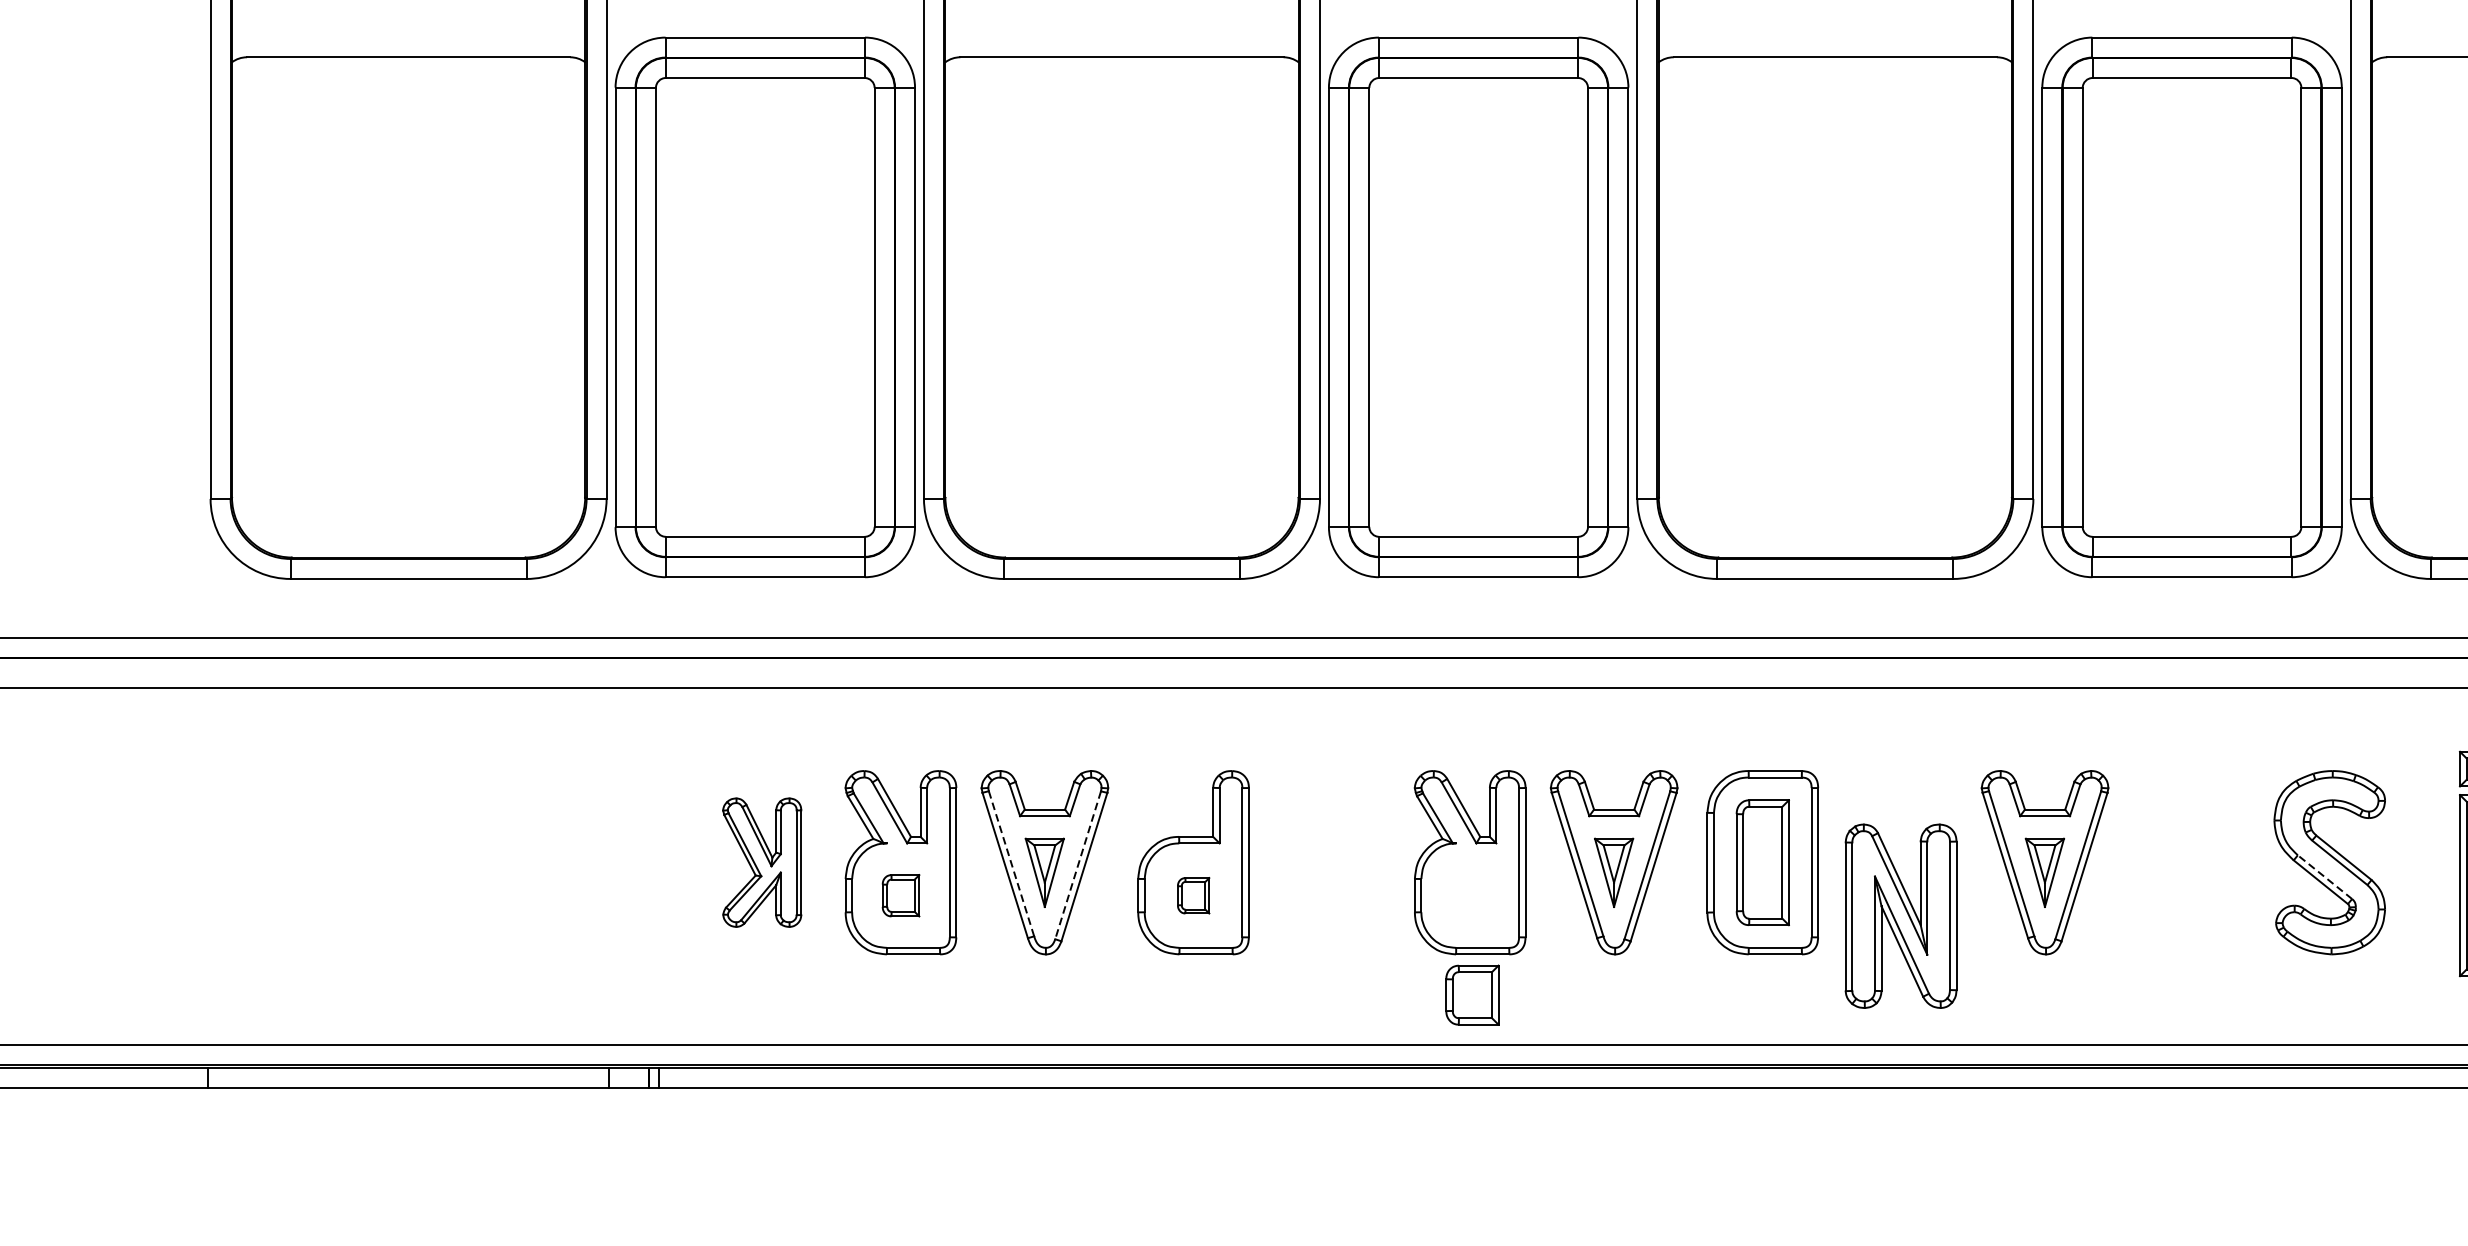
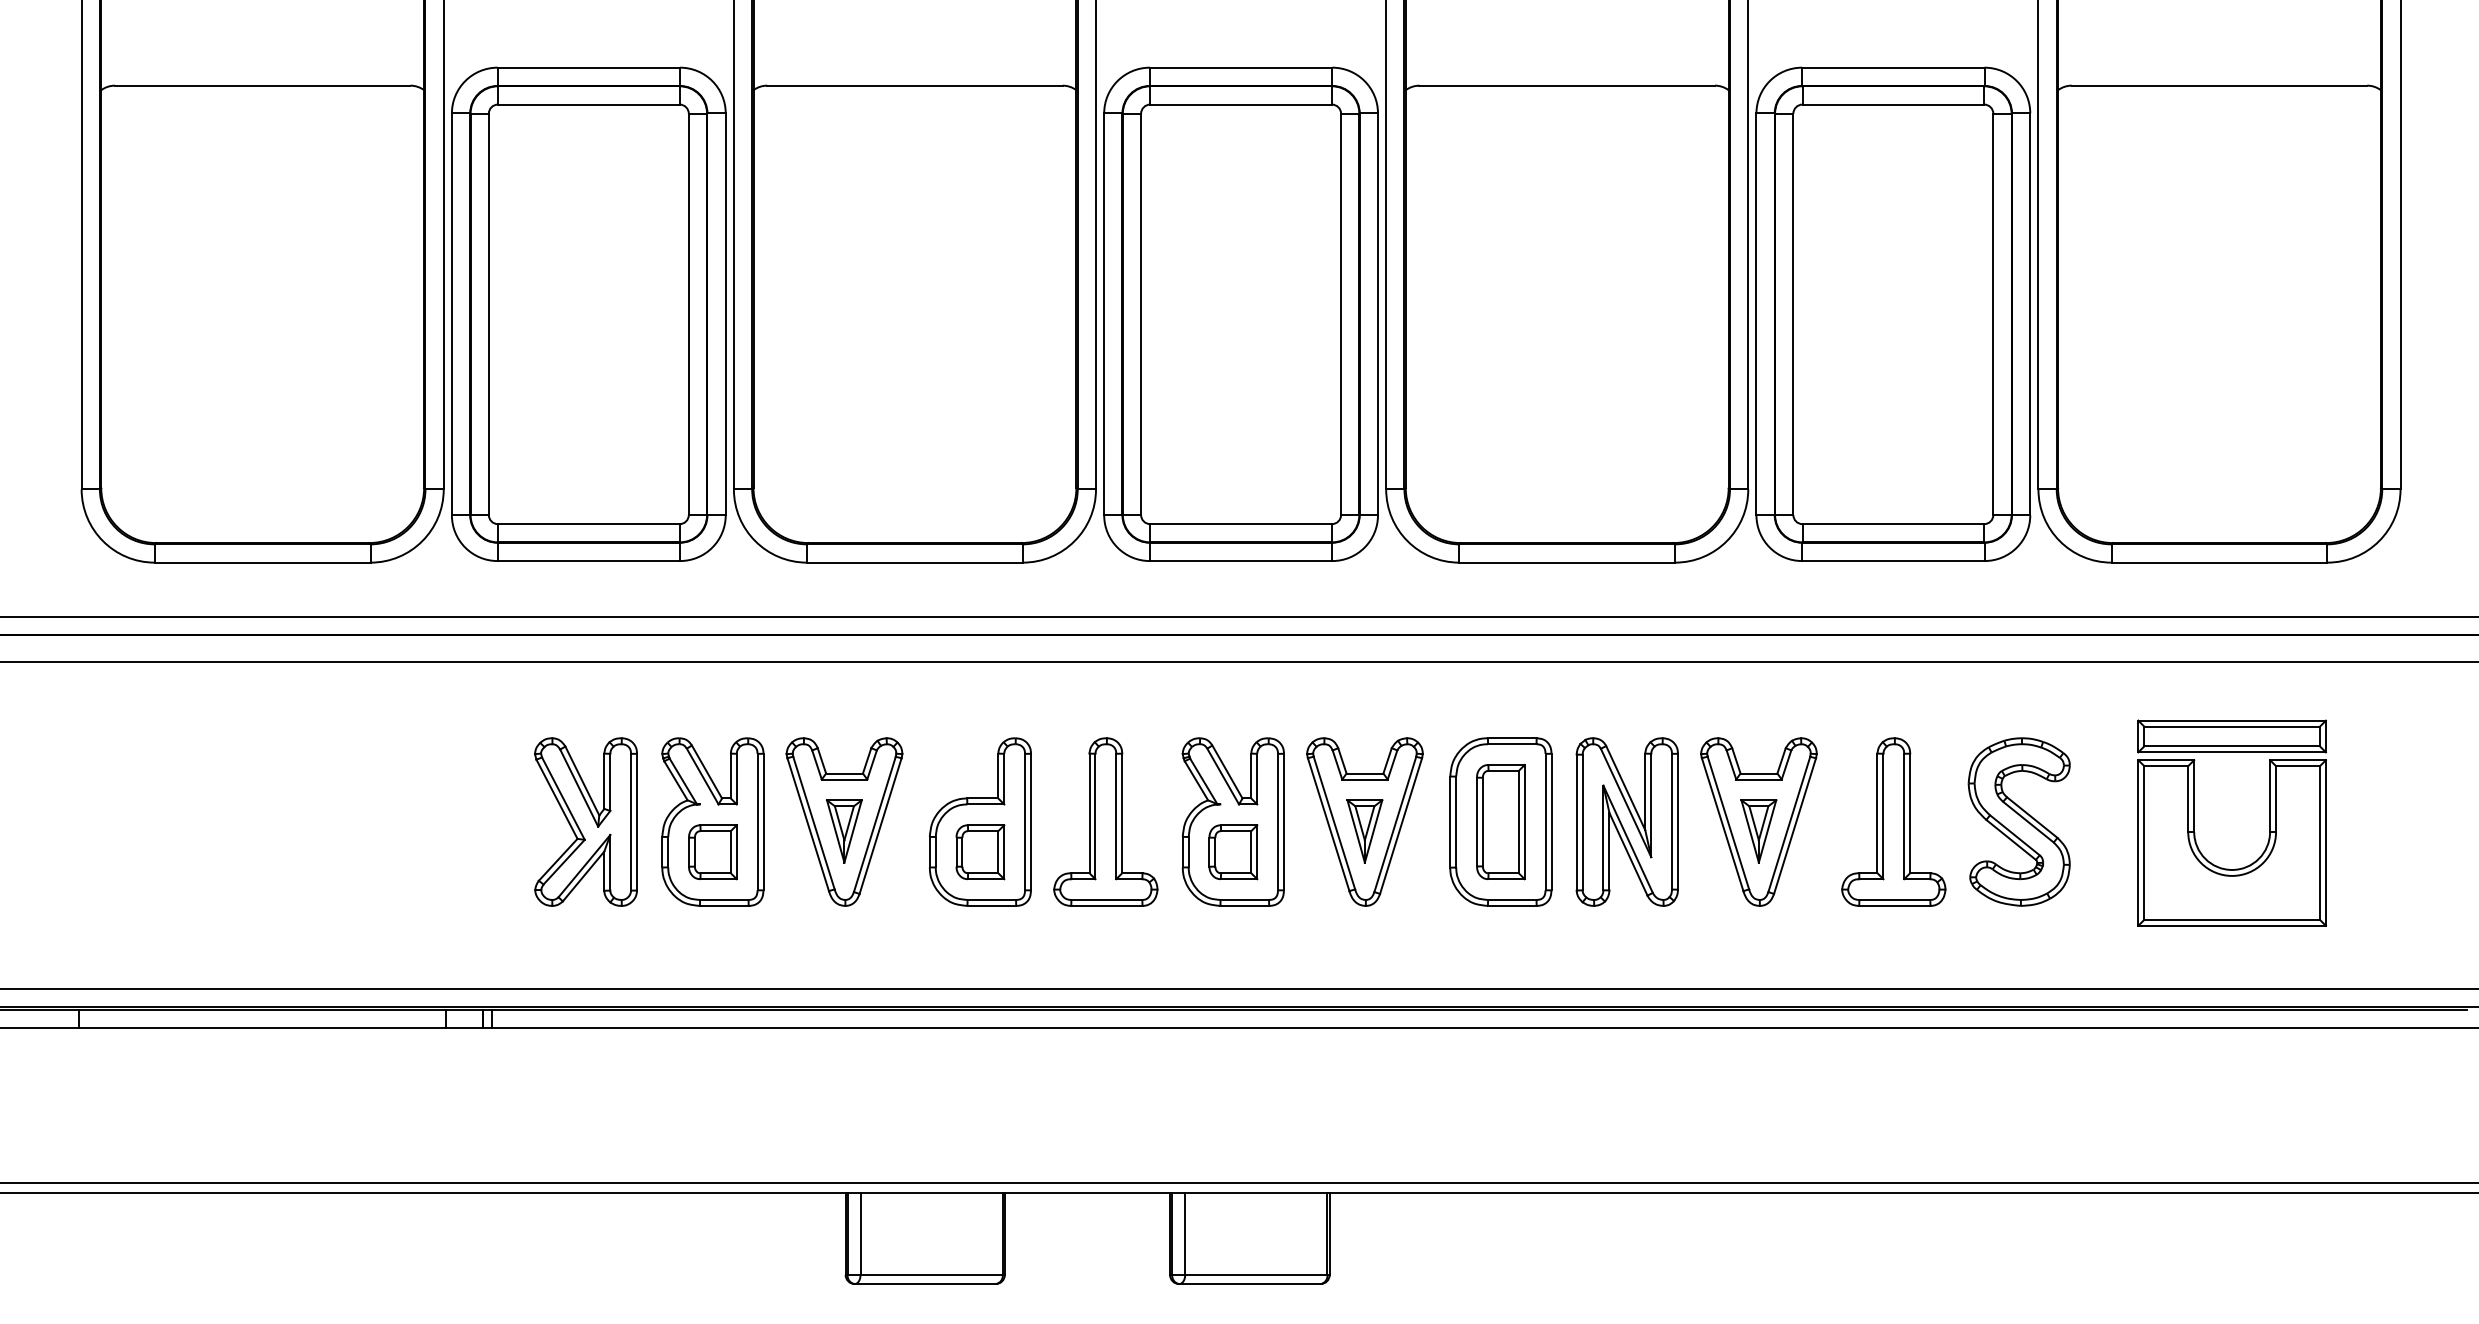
part: (761, 862) -> (585, 821), size x1.43
part: (1330, 862) -> (1105, 821), added
part: (2192, 862) -> (1893, 821), added
line: (1011, 864) -> (813, 823), dashed -> solid
line: (1077, 865) -> (874, 824), dashed -> solid
line: (2324, 877) -> (2014, 835), dashed -> solid
part: (900, 895) -> (712, 852), size x1.43
part: (1193, 895) -> (980, 852), size x1.67
part: (1900, 915) -> (1626, 821), moved
part: (1472, 995) -> (1233, 852), moved

